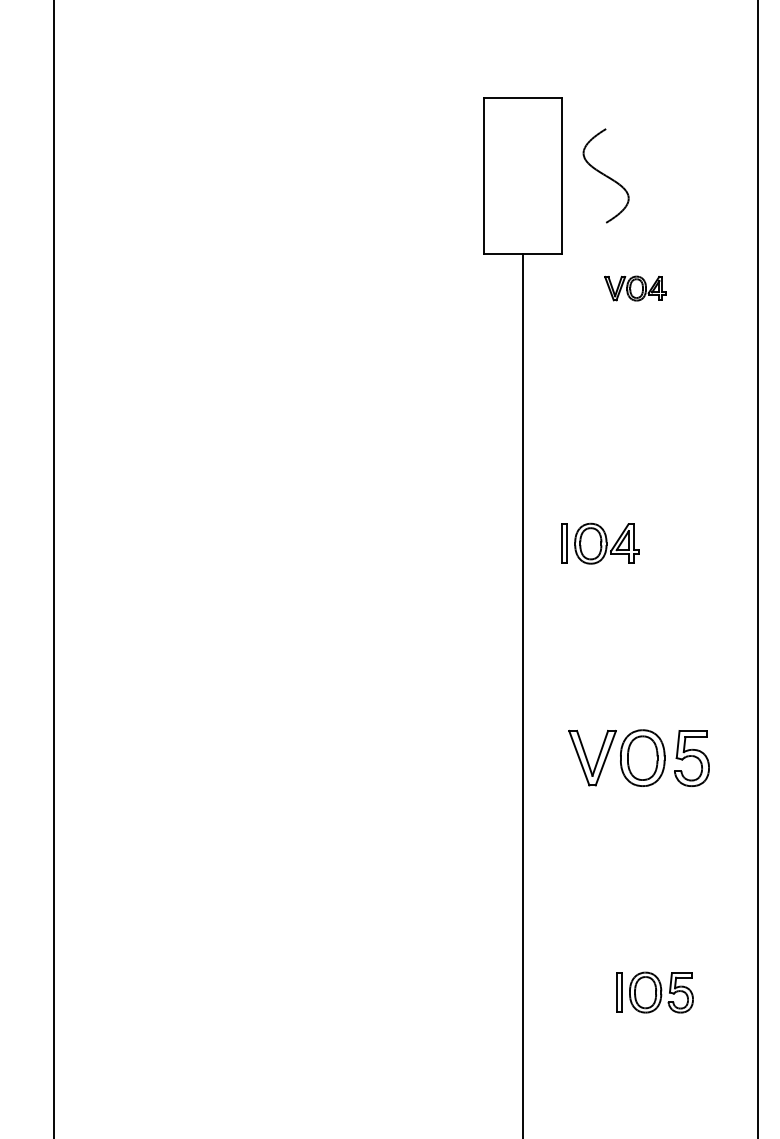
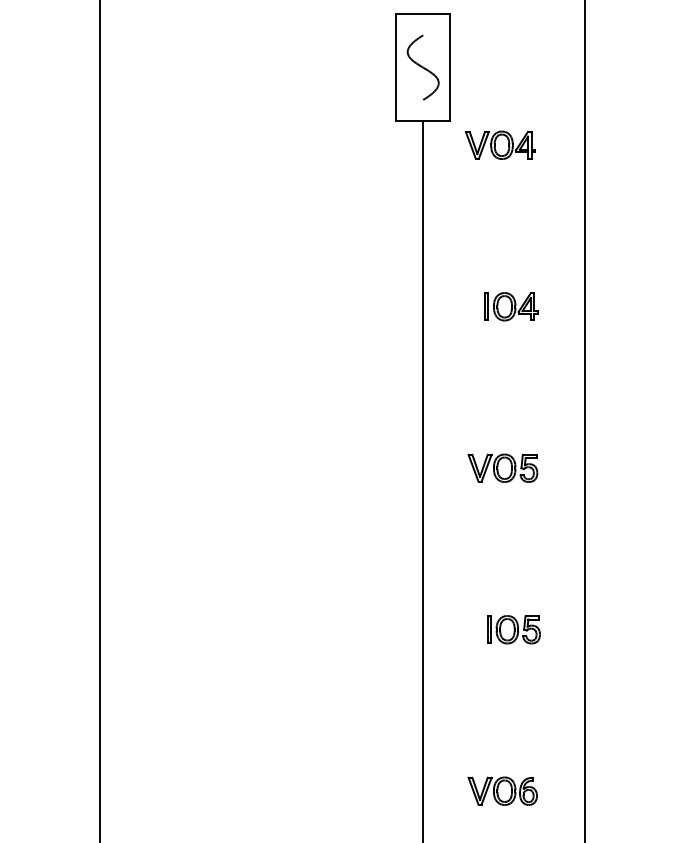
part: (605, 175) -> (422, 67), moved
part: (634, 287) -> (499, 144), size x1.67
part: (600, 543) -> (511, 306), moved
part: (638, 756) -> (502, 467), size x0.71

